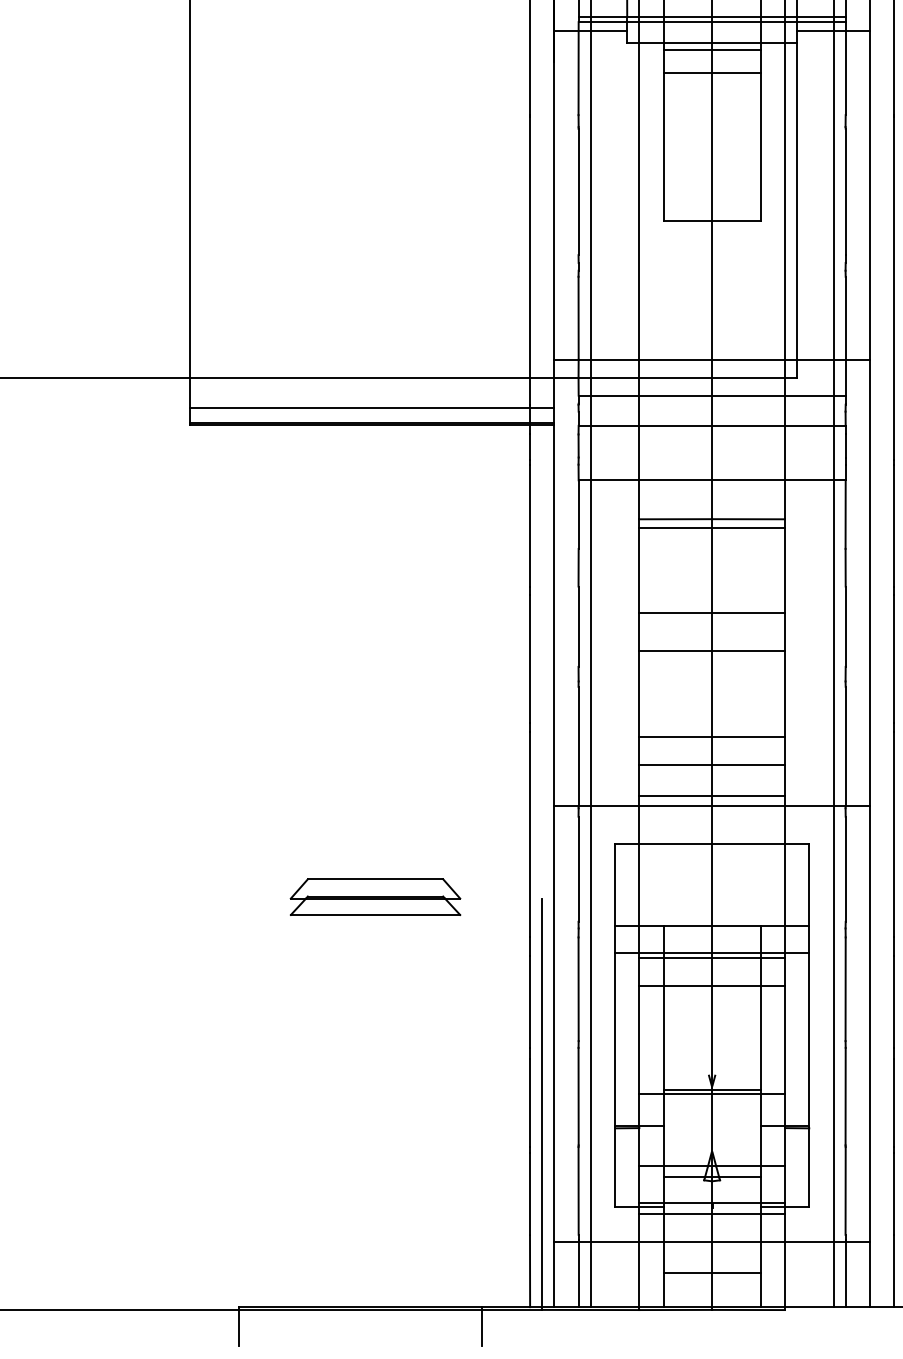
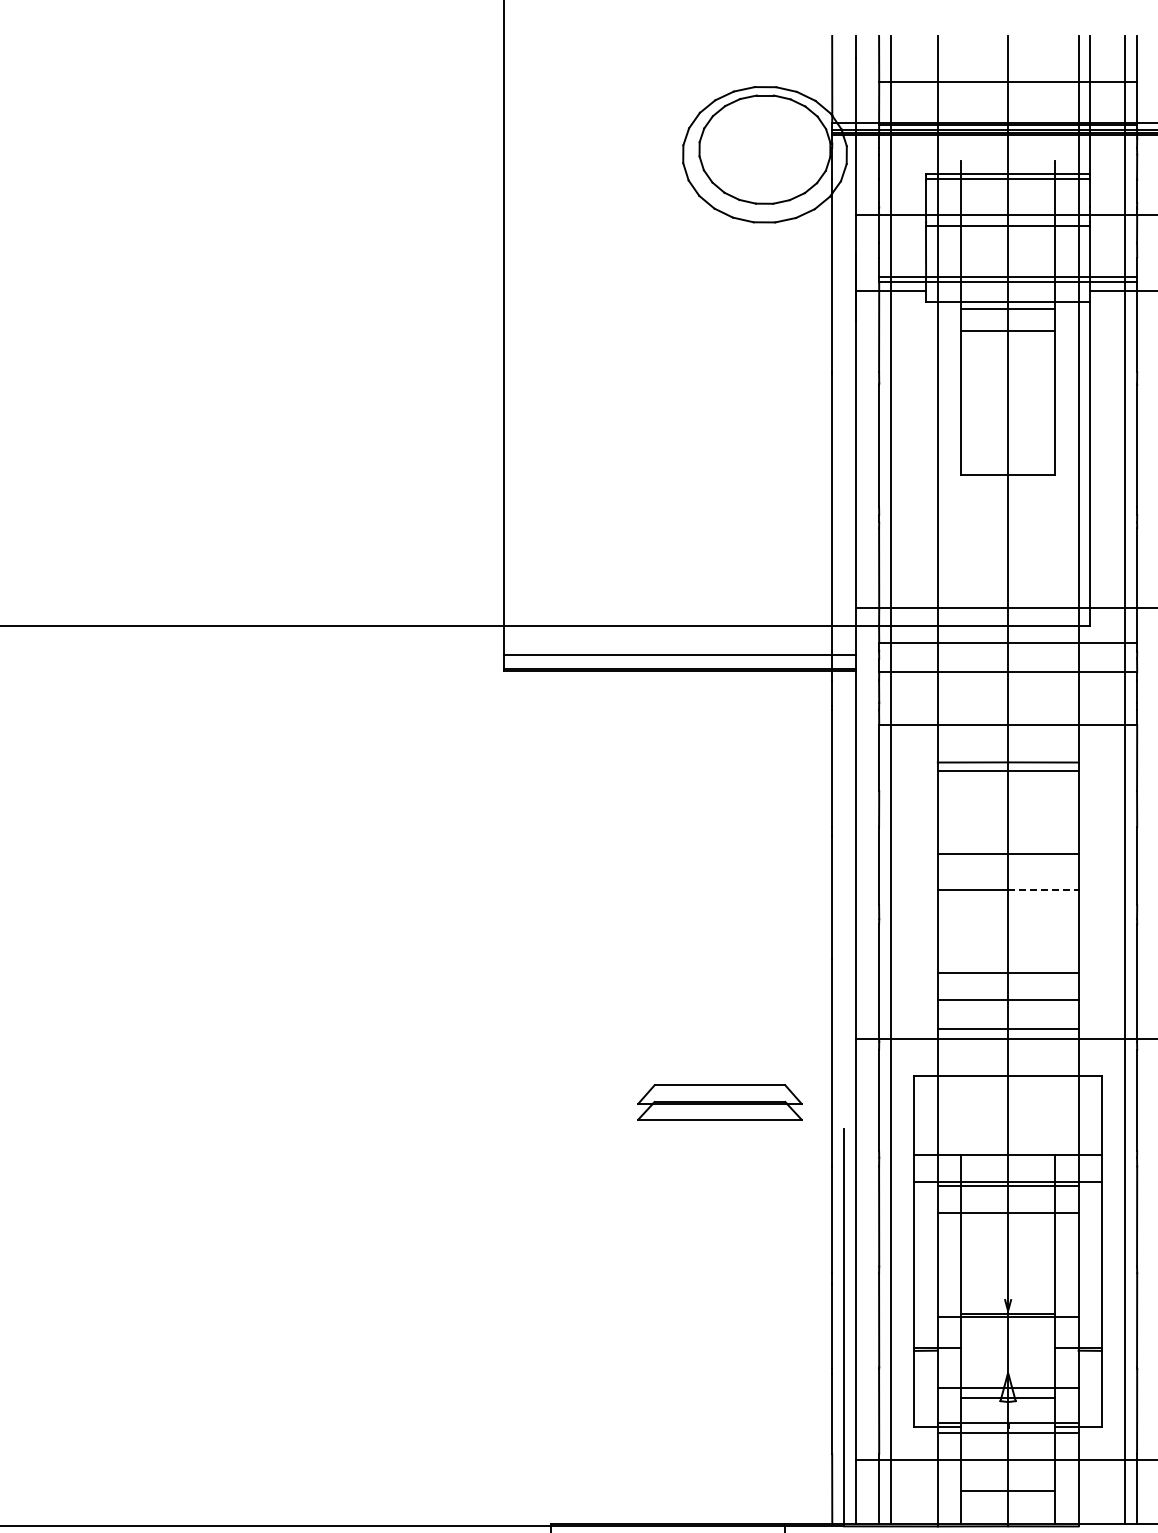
line: (748, 650) -> (1043, 889), solid -> dashed
part: (375, 897) -> (719, 1102), moved

